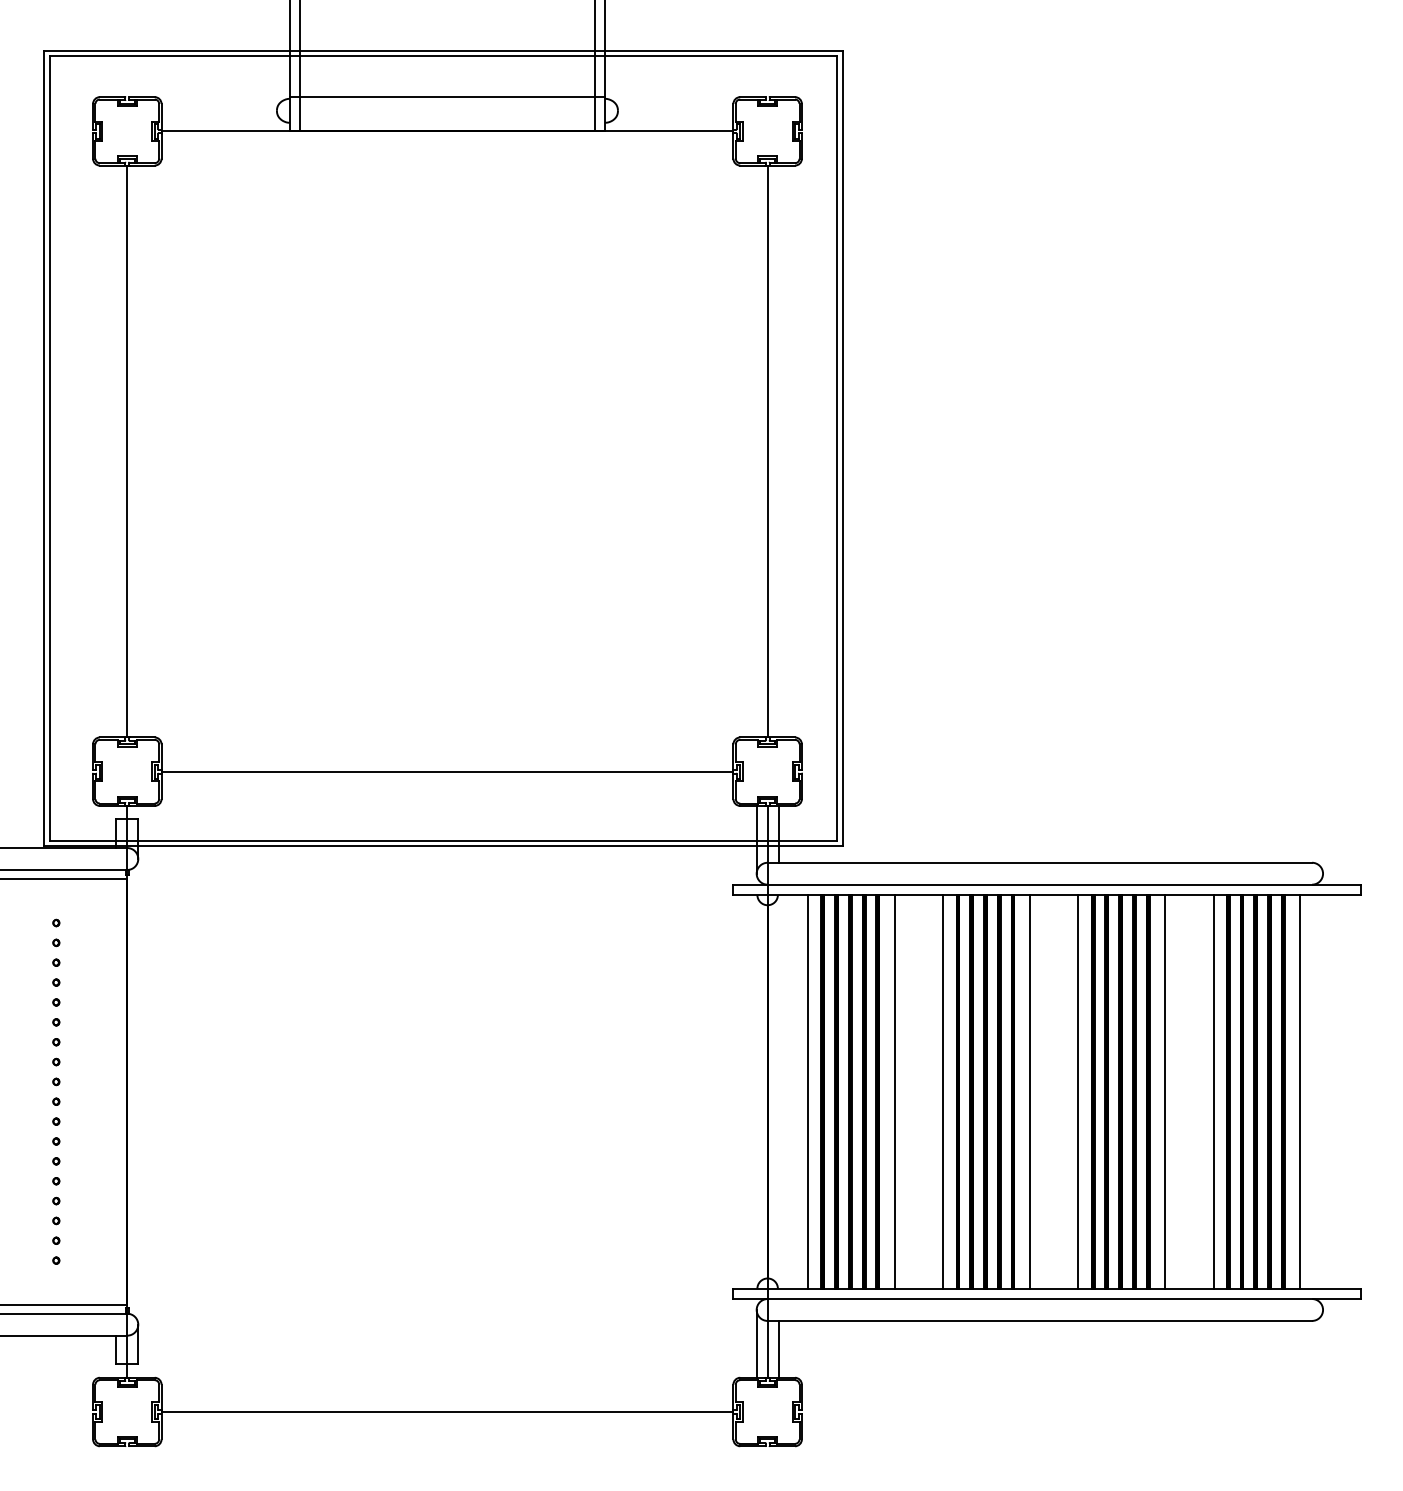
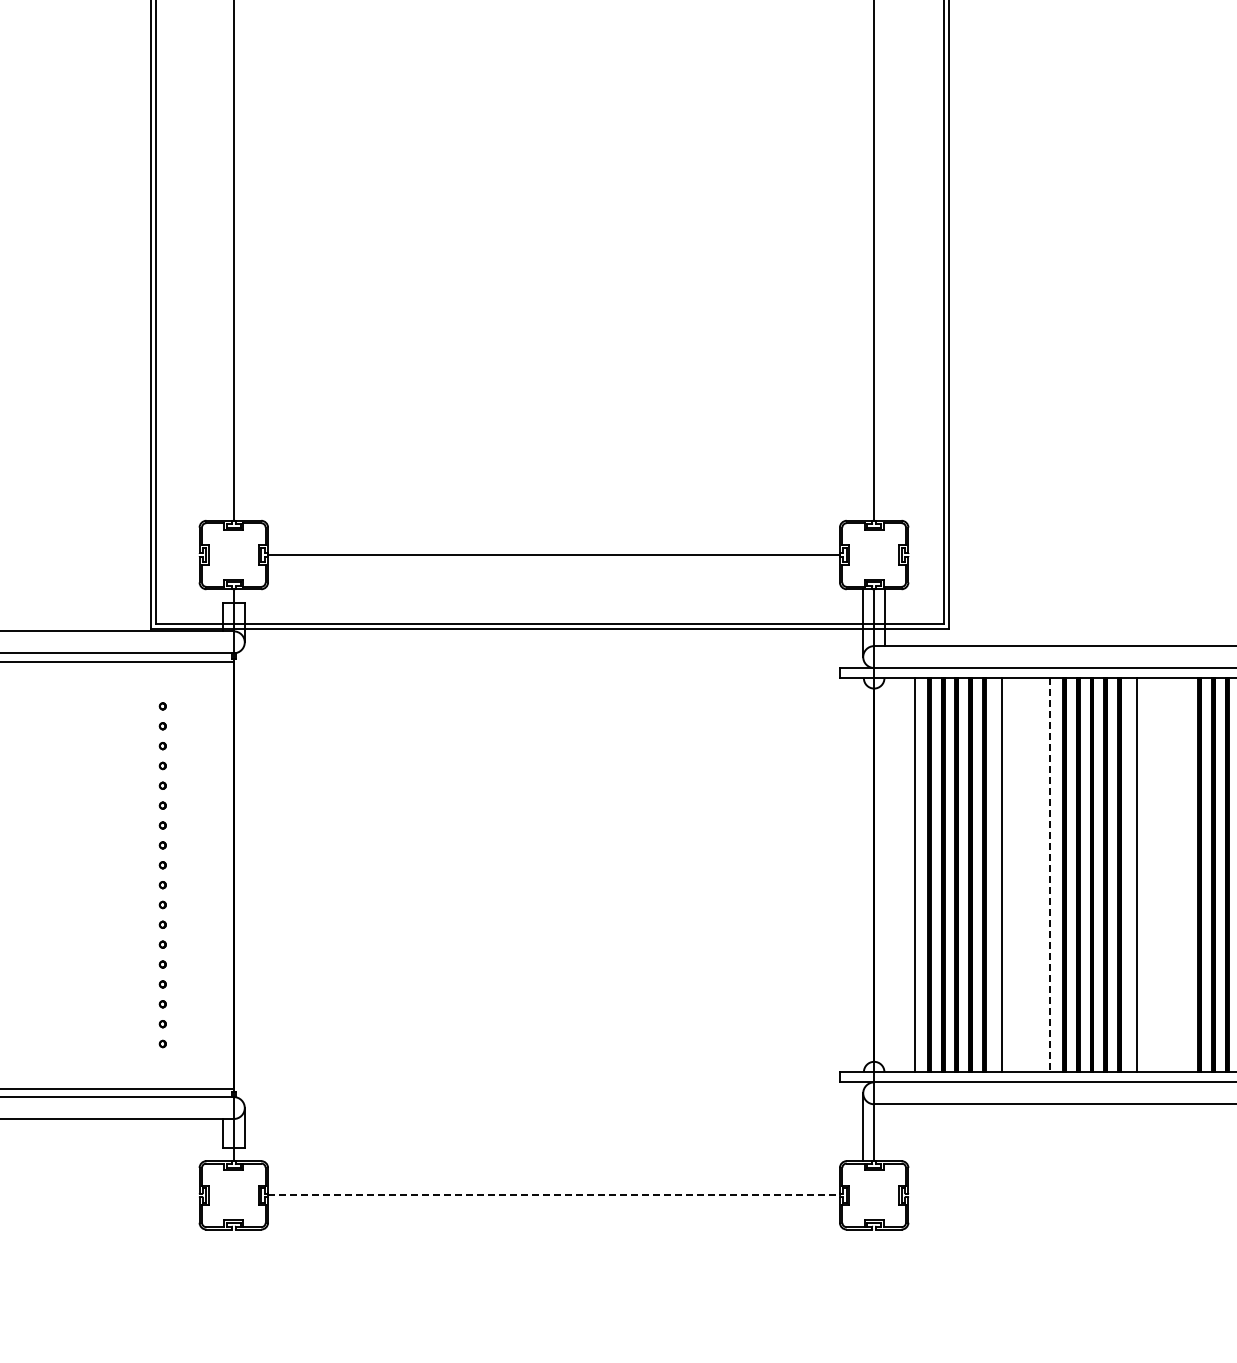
line: (943, 1091) -> (1050, 874), solid -> dashed
line: (1078, 1091) -> (1185, 874), removed
line: (778, 1348) -> (885, 1131), removed
line: (447, 1412) -> (554, 1195), solid -> dashed

